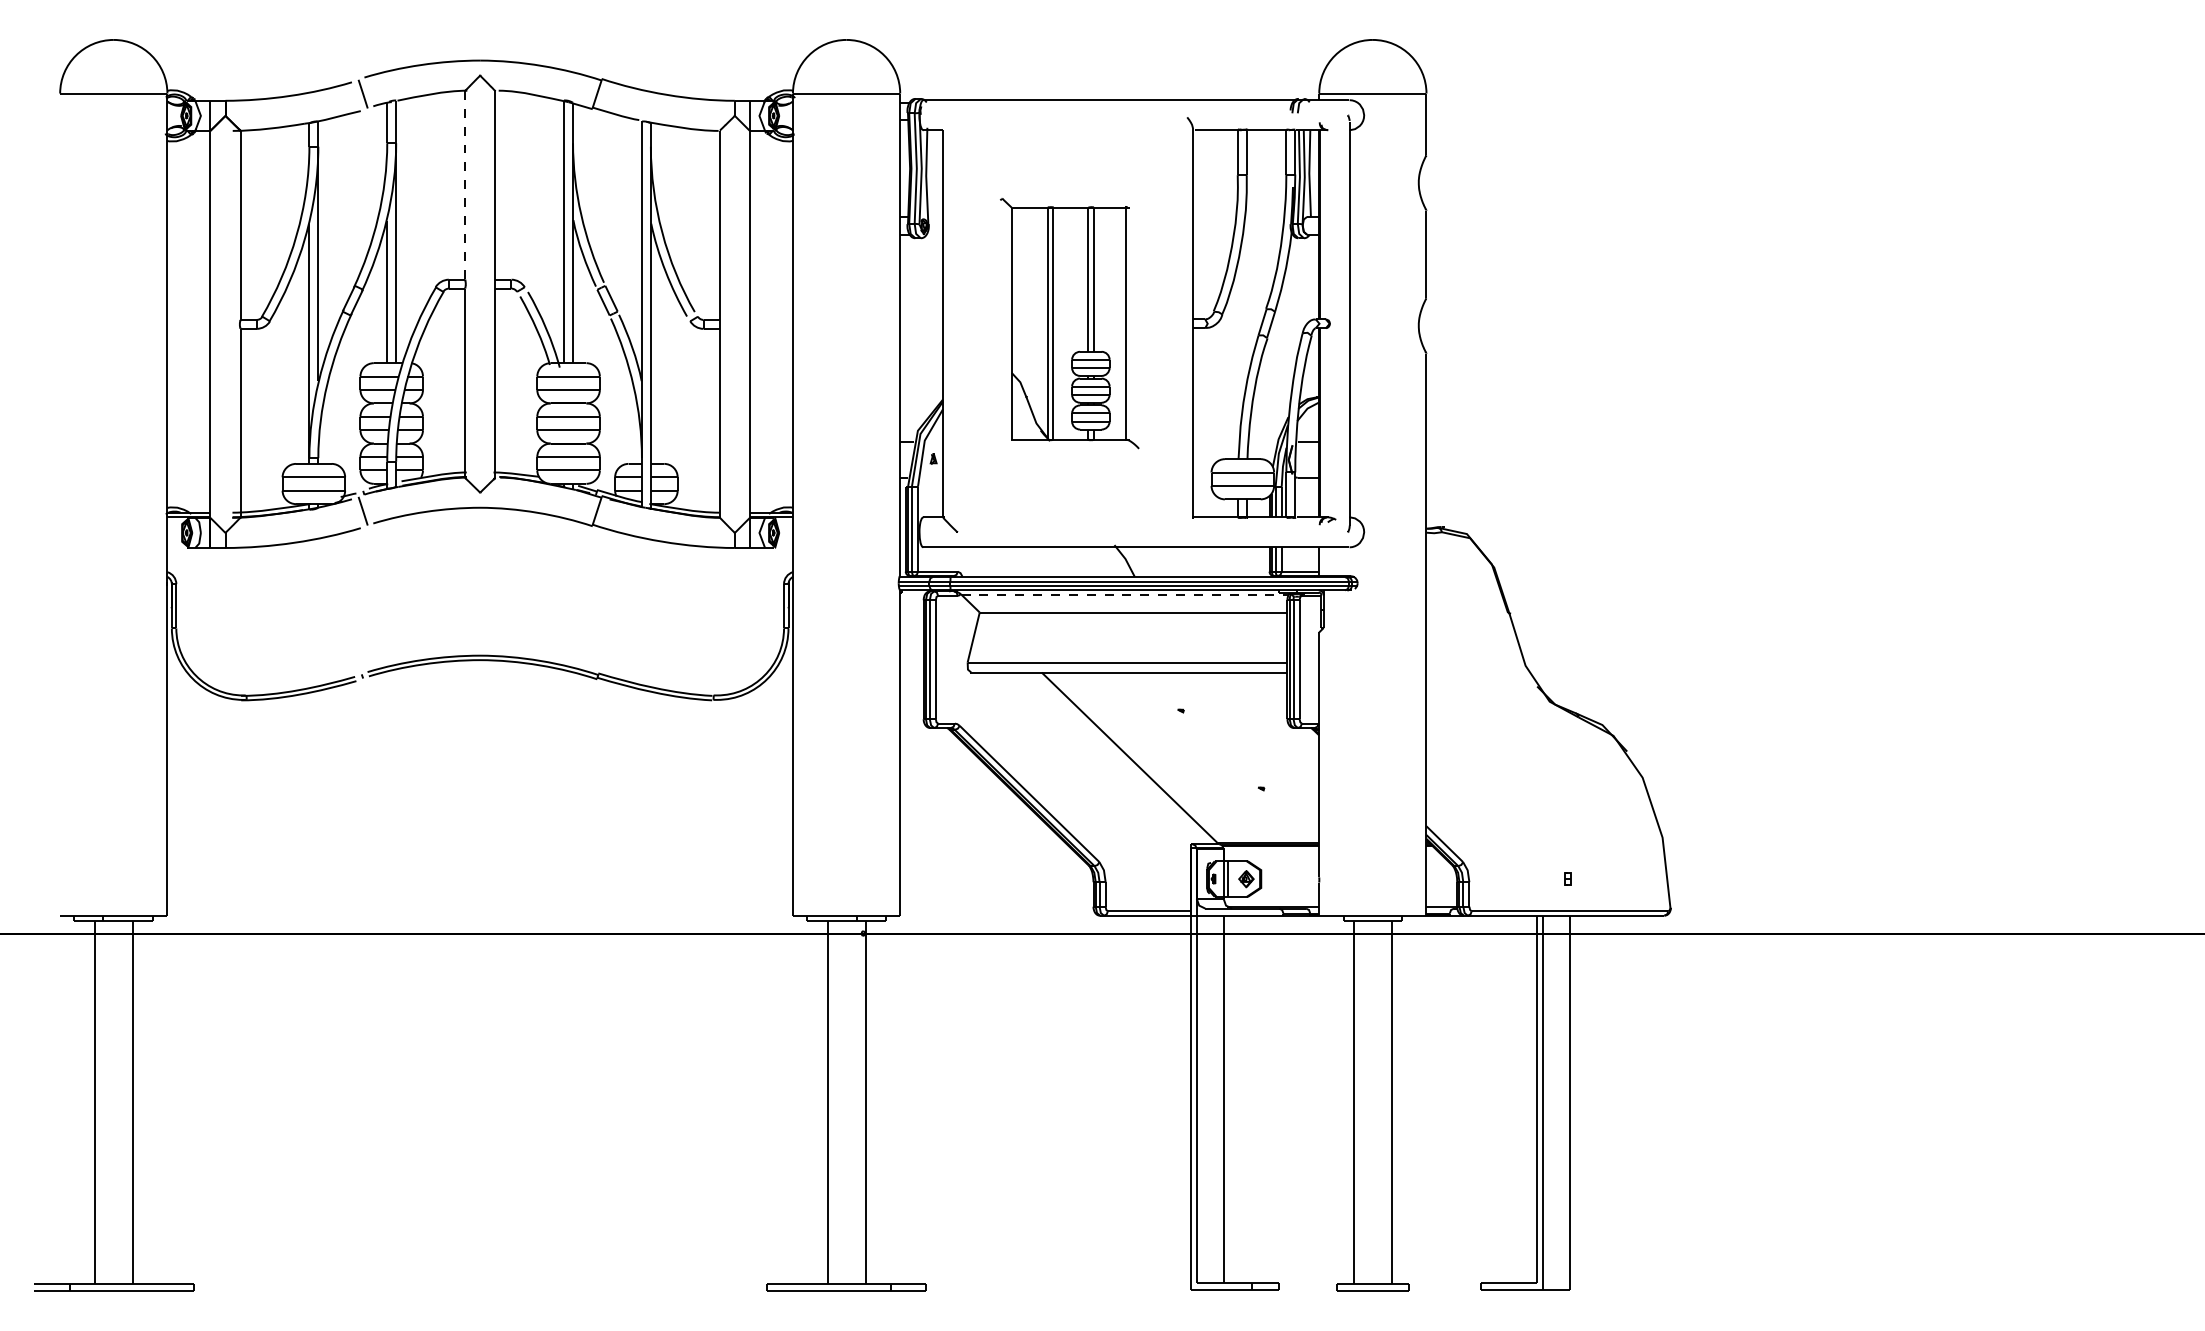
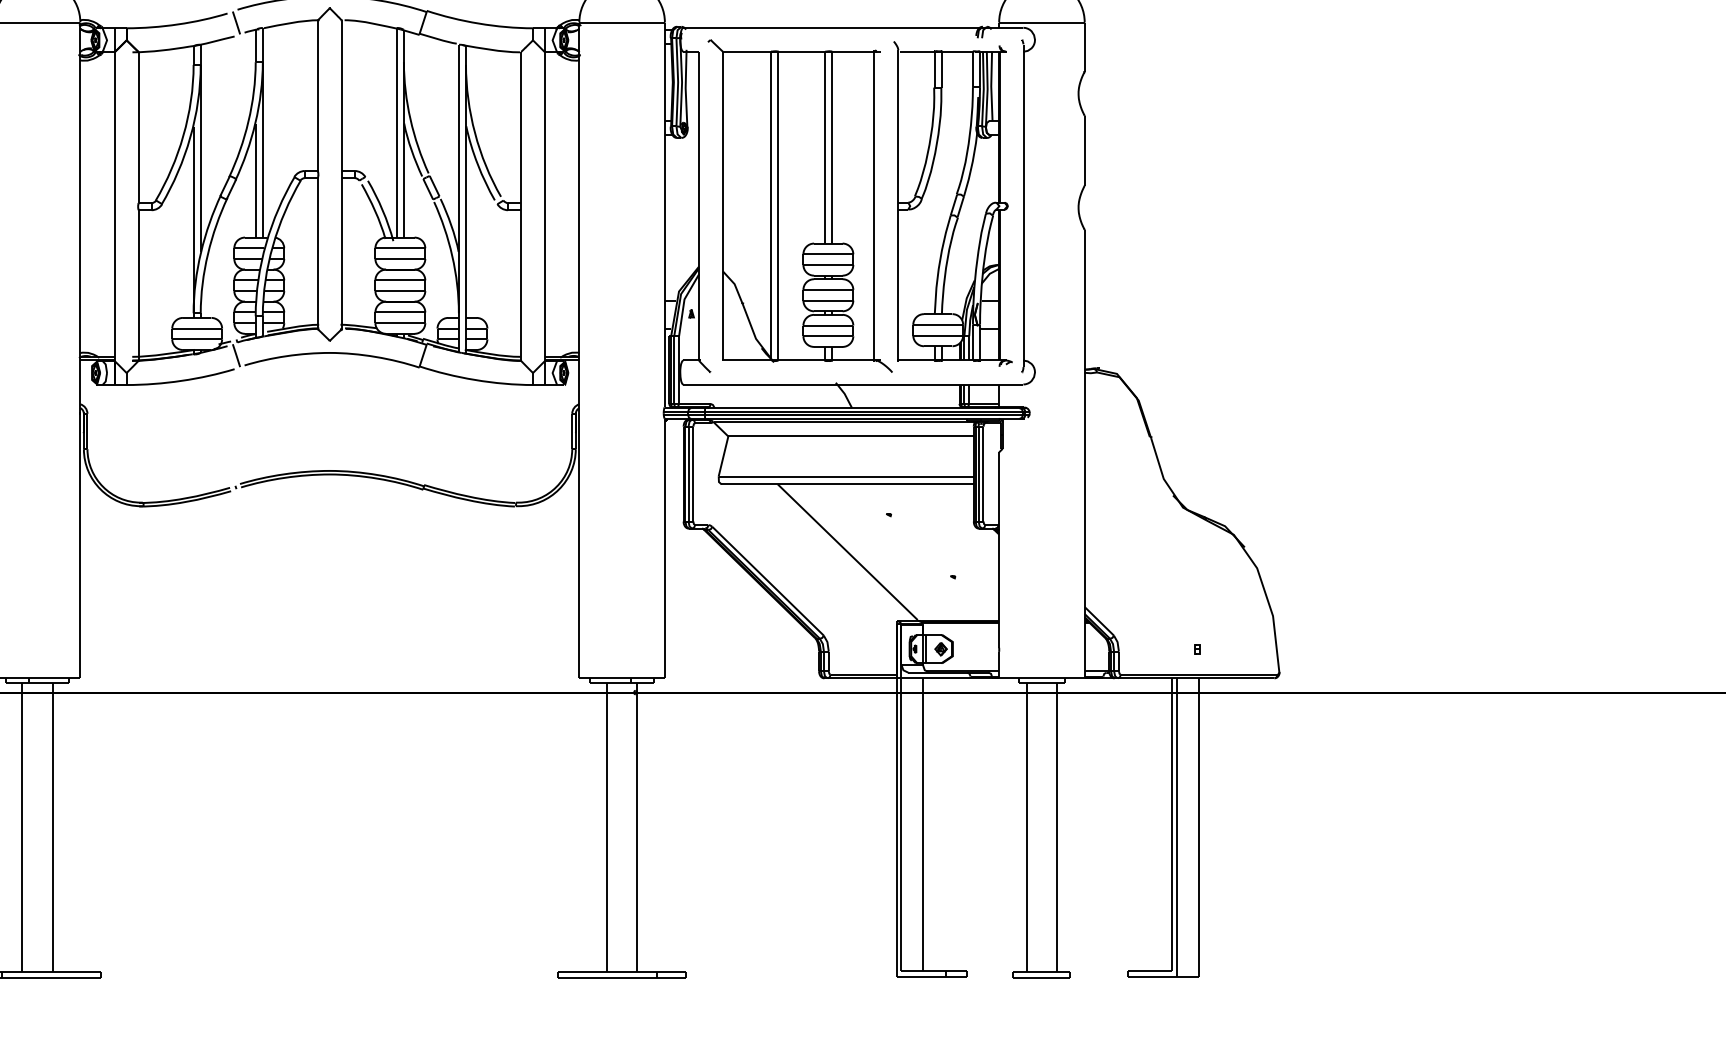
line: (465, 185) -> (318, 95), dashed -> solid
part: (1069, 323) -> (799, 205), size x1.67
line: (1125, 594) -> (844, 422), dashed -> solid

